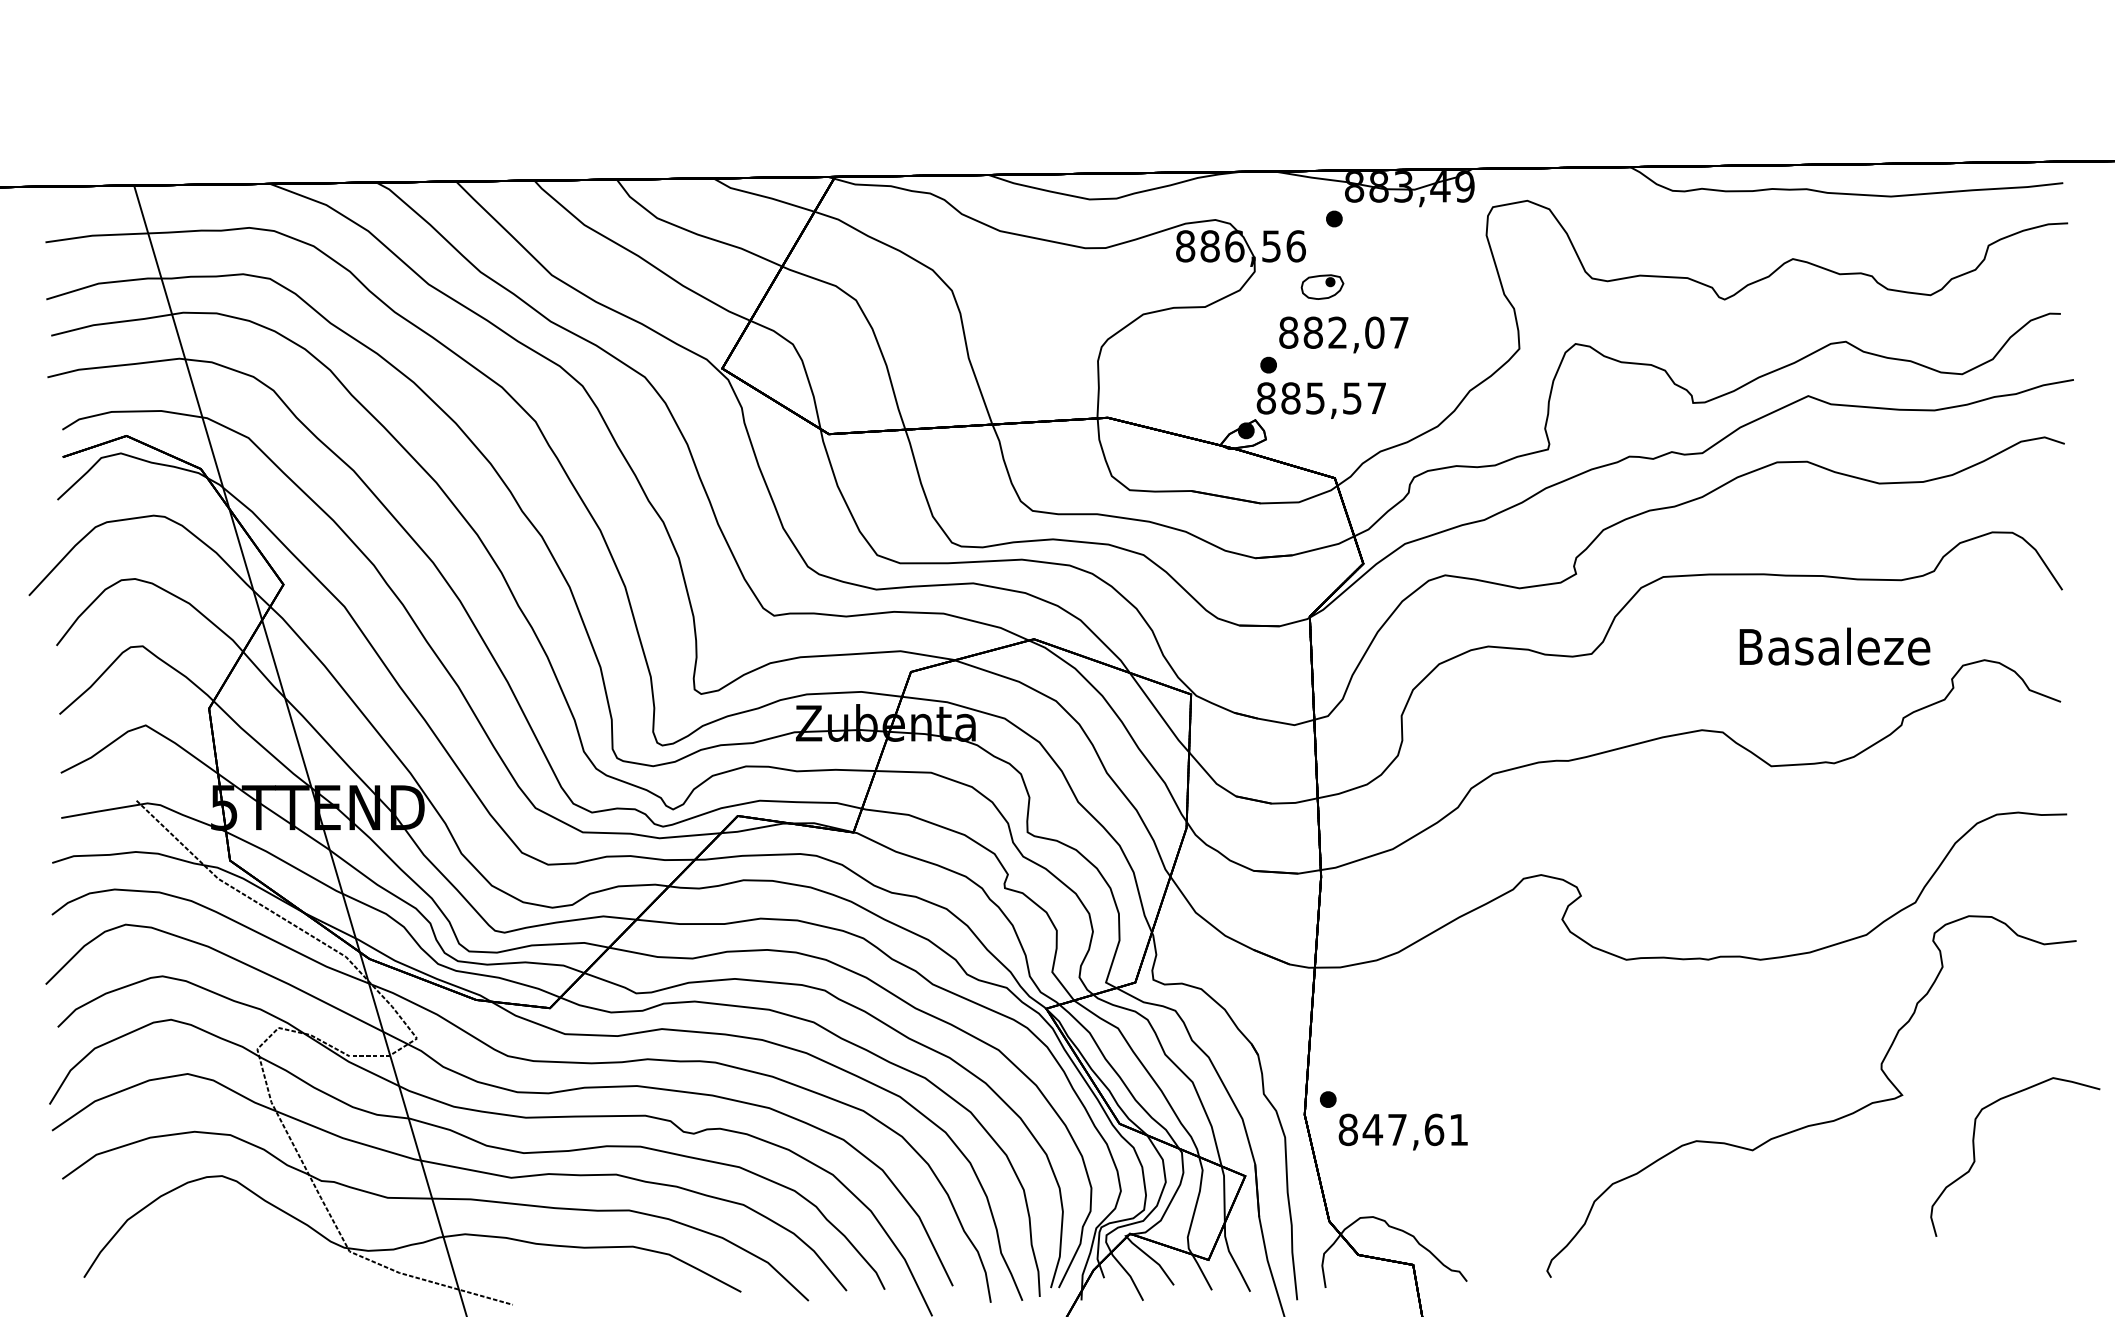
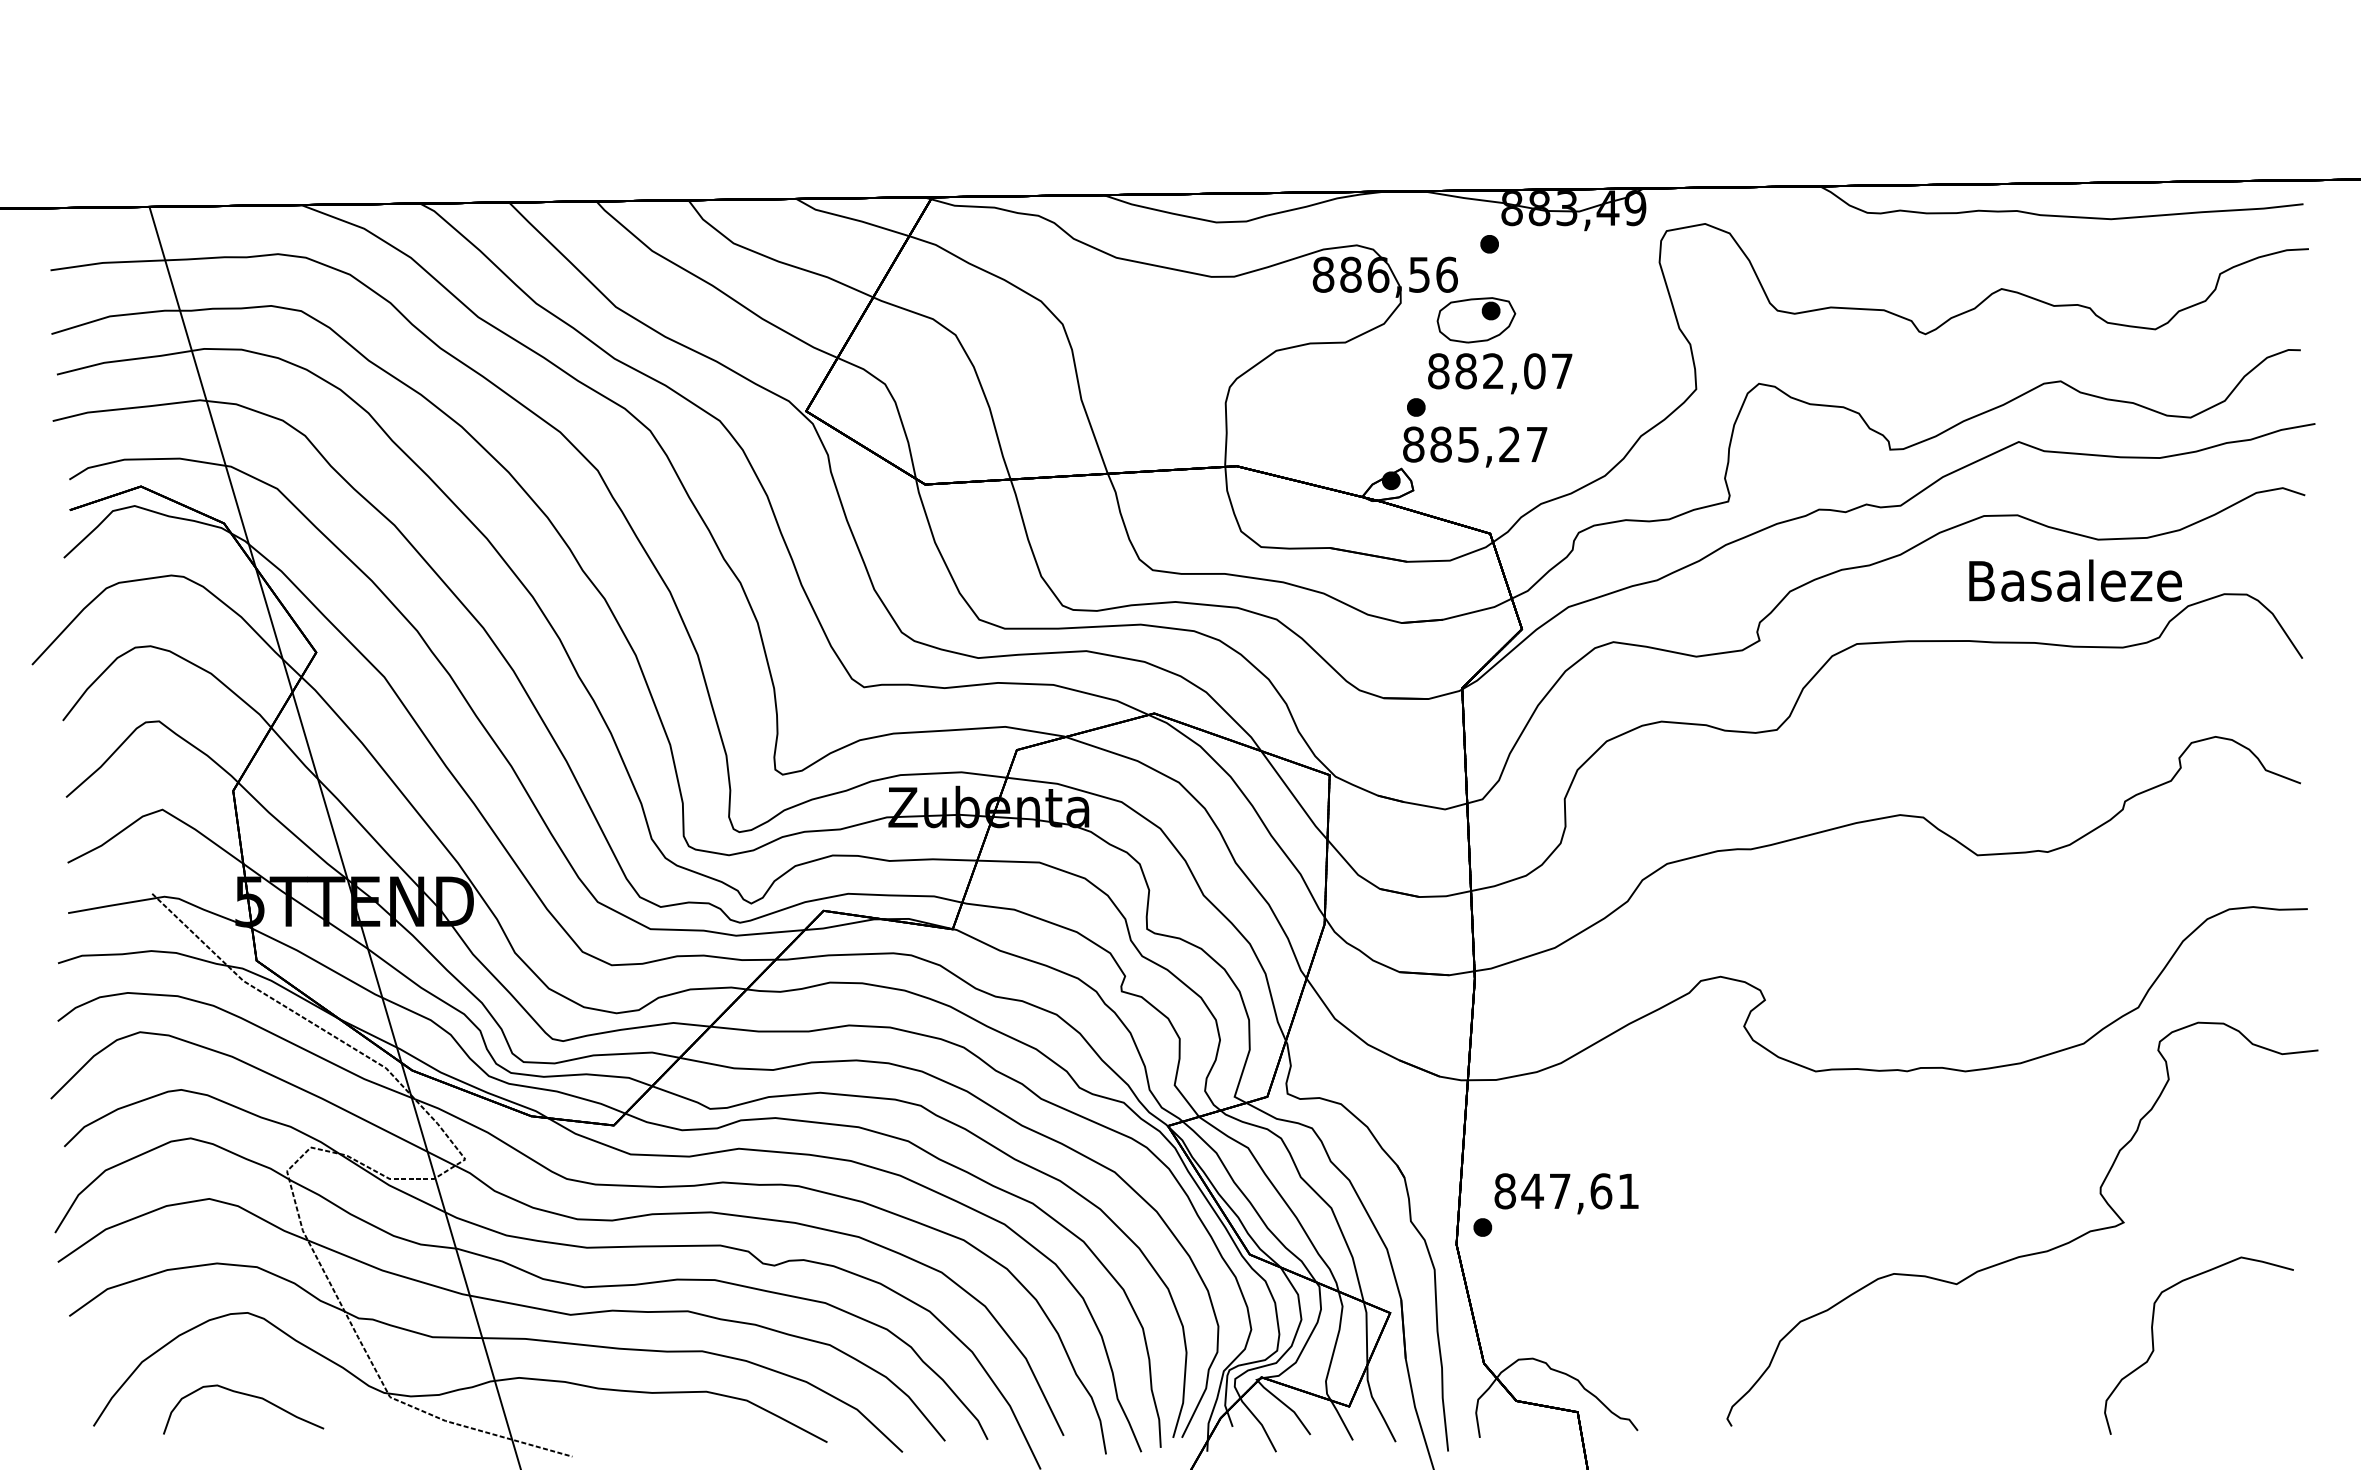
part: (1322, 287) -> (1476, 320), size x1.67
text: (1352, 398) -> (1509, 444), 885,57 -> 885,27
text: (1834, 646) -> (2075, 580), moved
text: (1403, 1131) -> (1566, 1193), moved
curve: (1975, 1158) -> (2154, 1347), moved
curve: (220, 1250) -> (245, 1395), added

